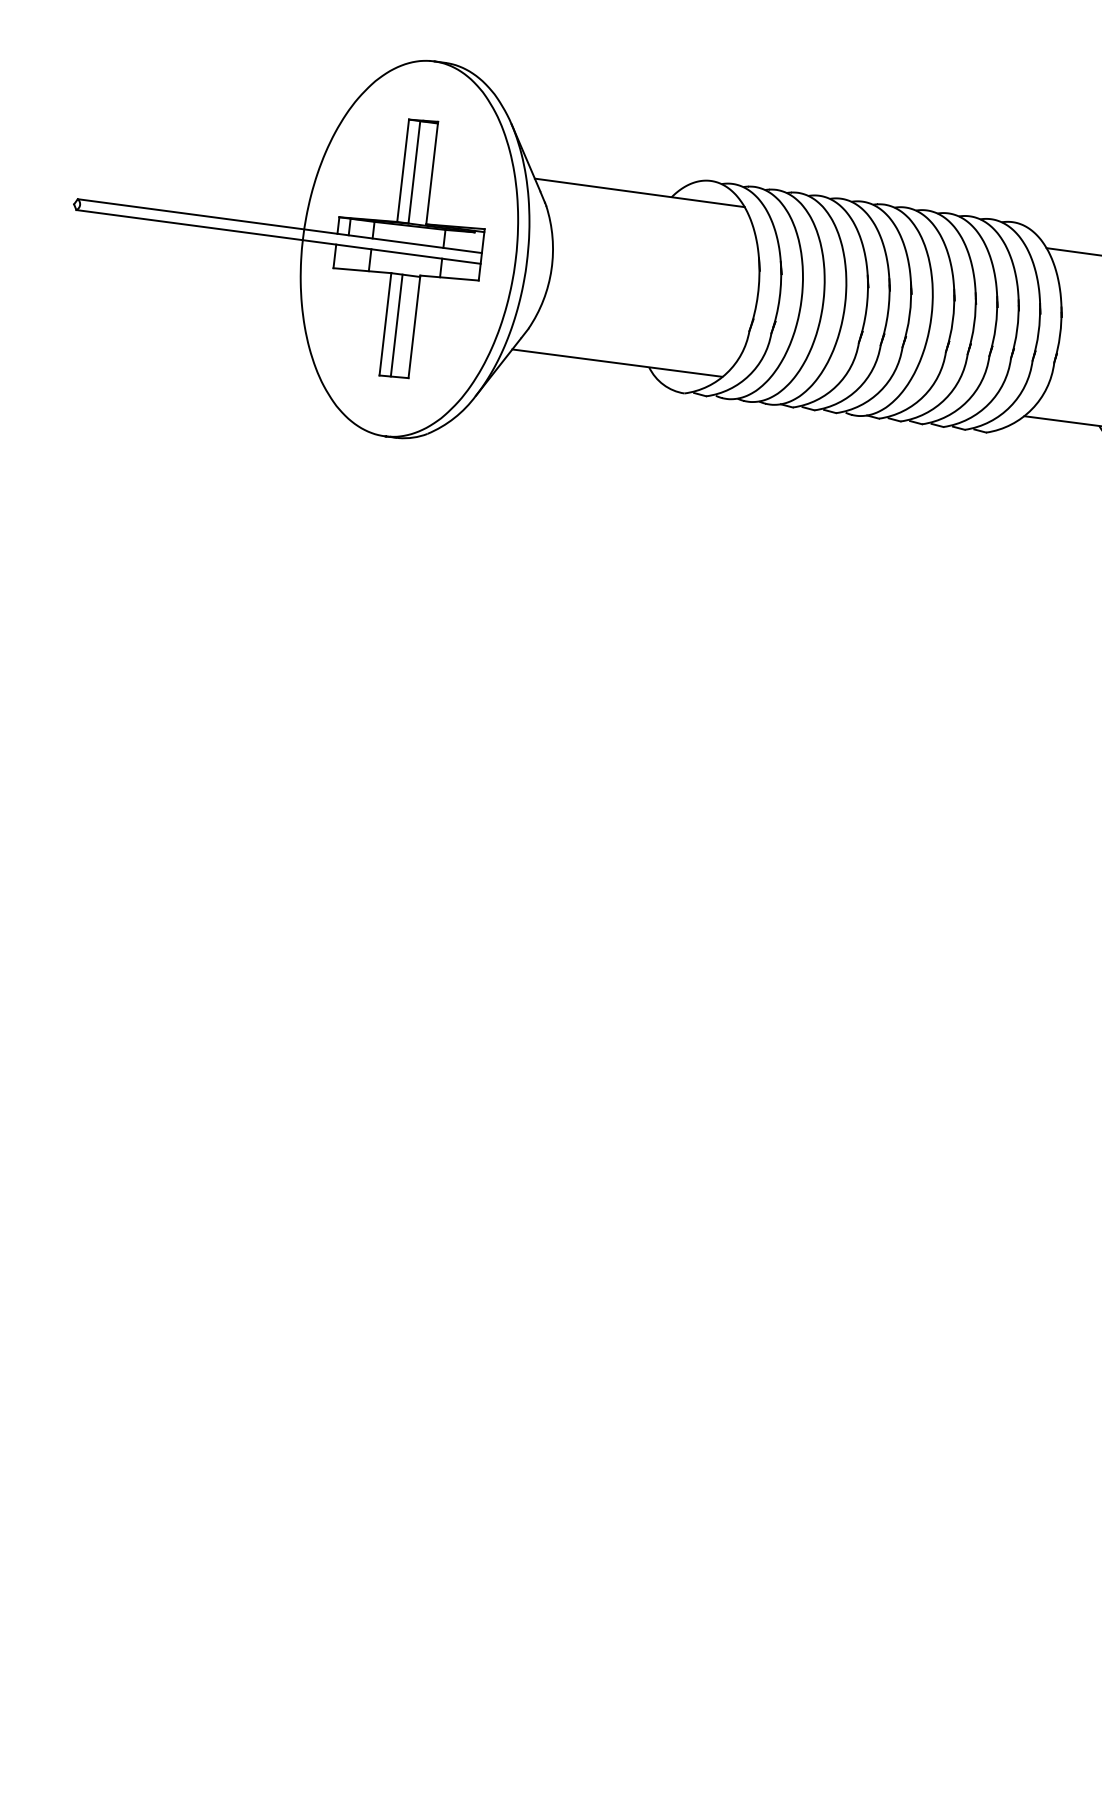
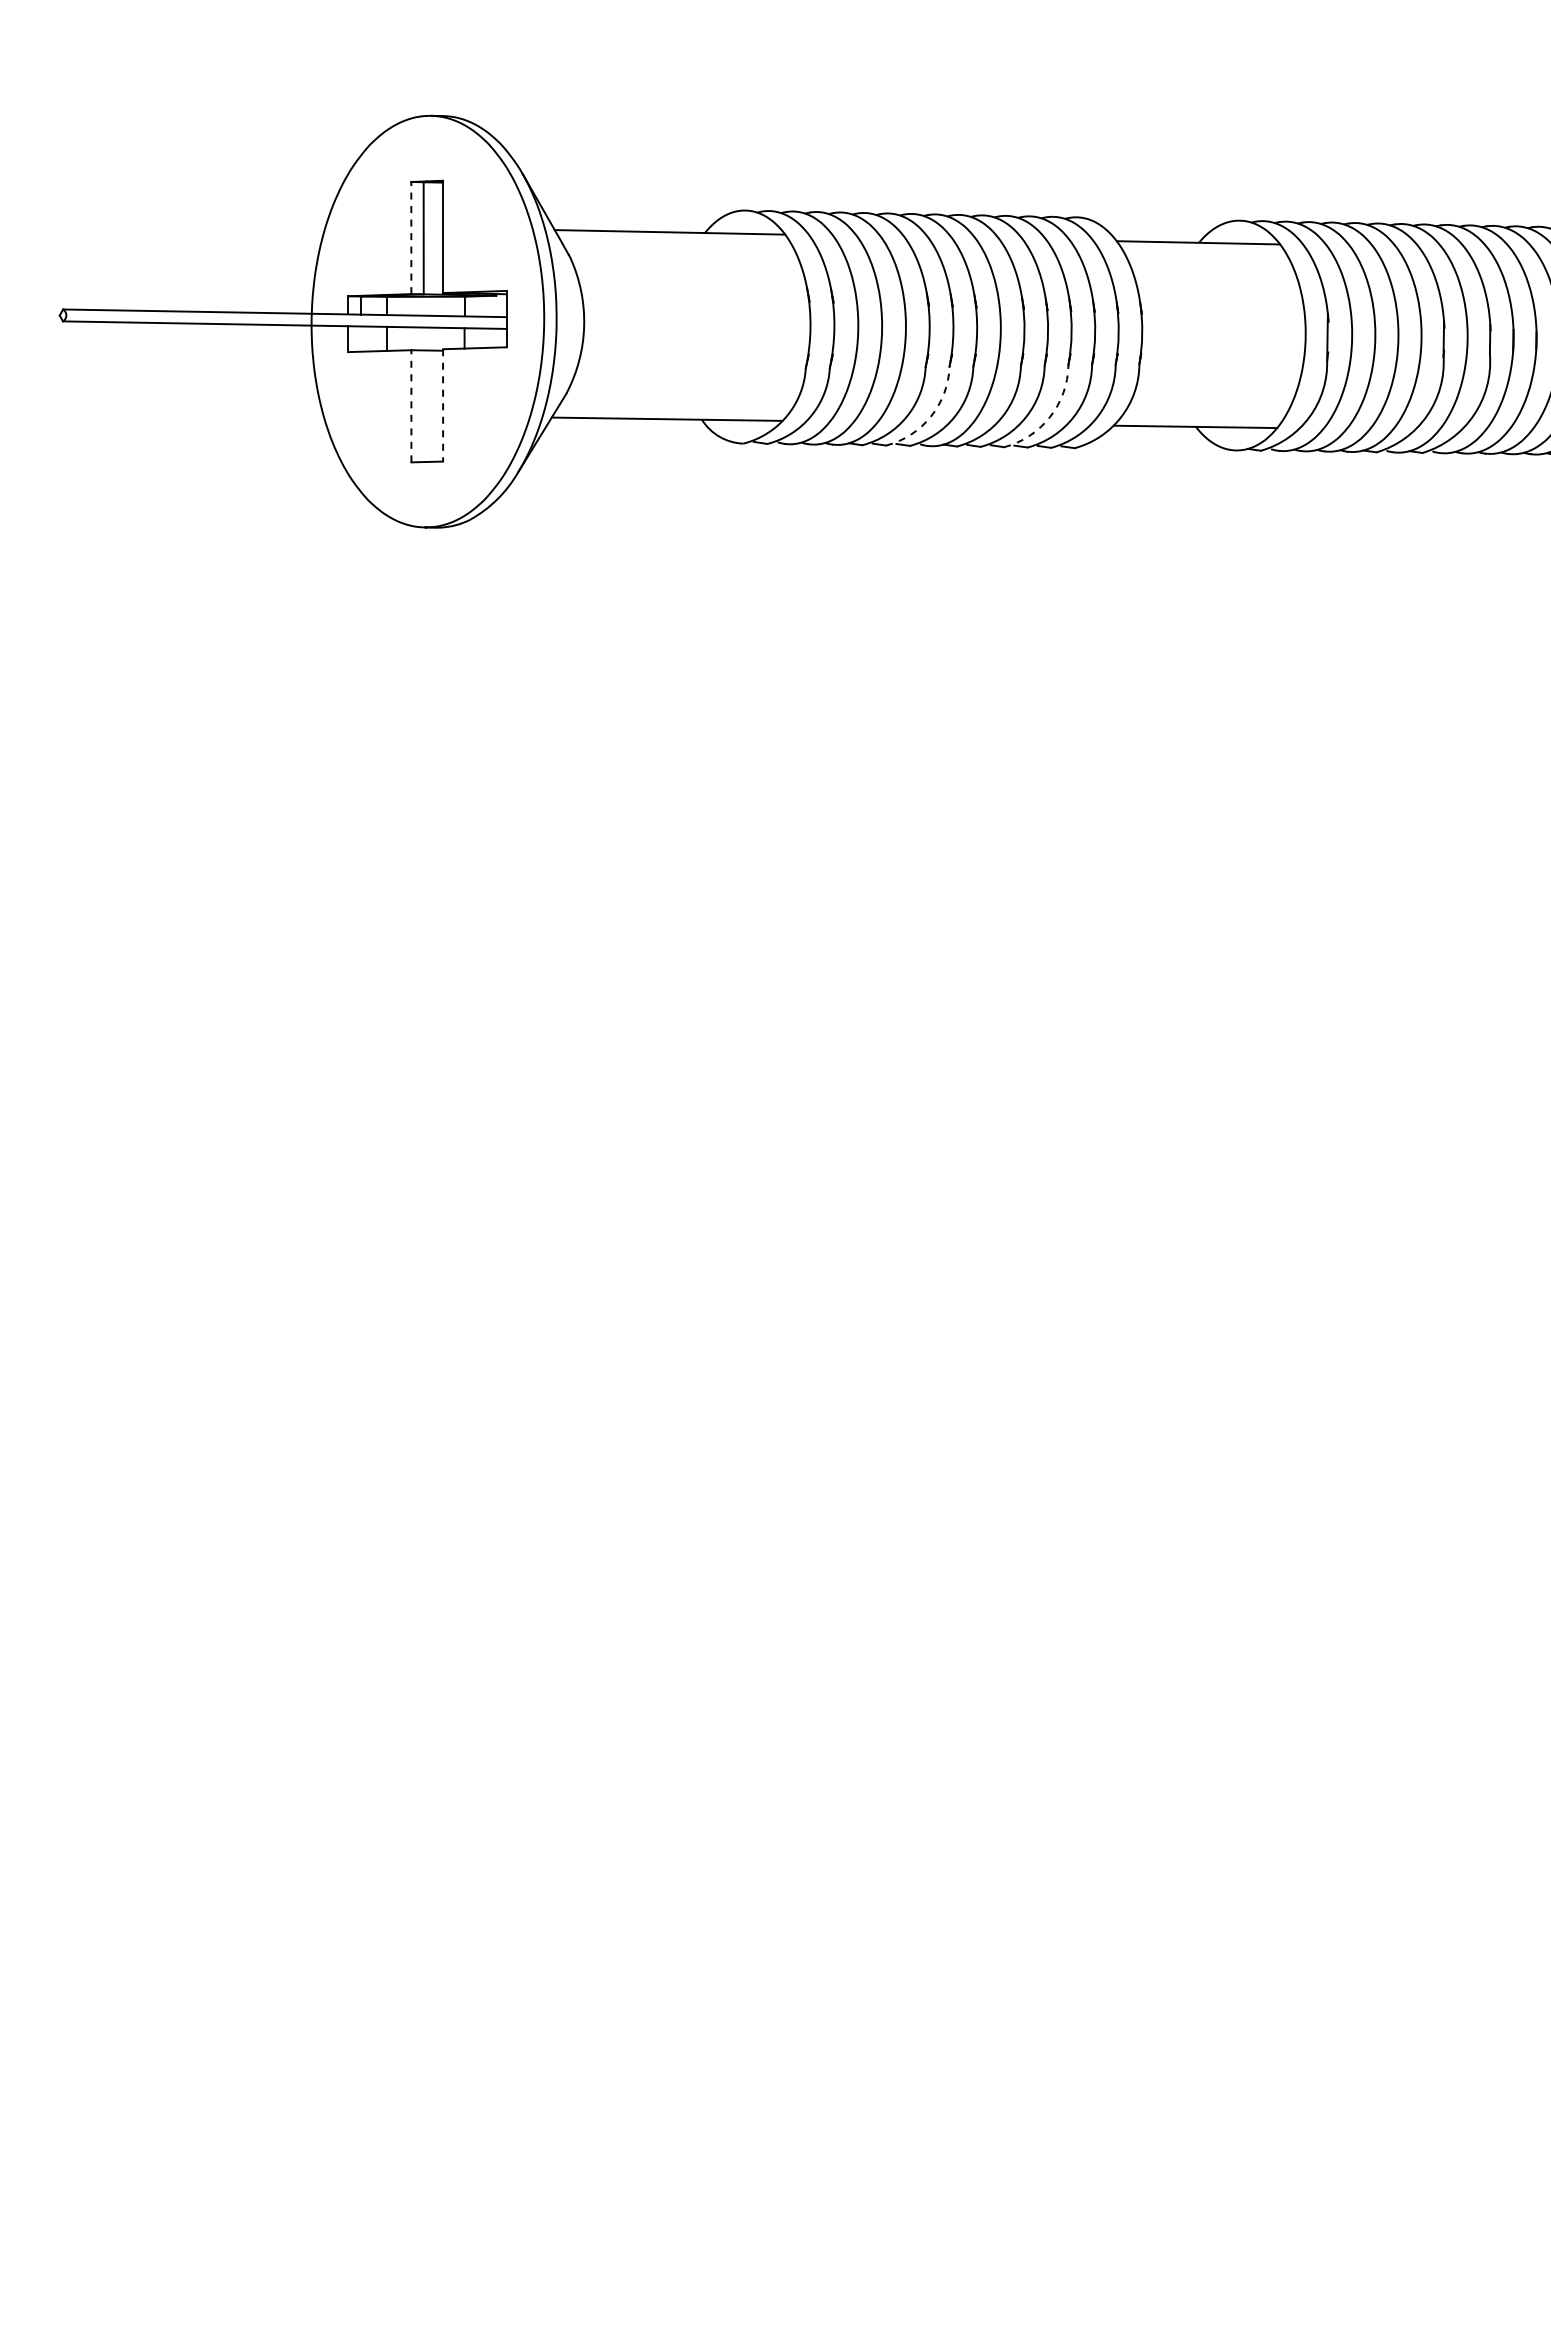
line: (403, 170) -> (411, 237), solid -> dashed
line: (385, 323) -> (411, 405), solid -> dashed
line: (396, 325) -> (423, 406), removed
line: (414, 326) -> (443, 405), solid -> dashed
arc: (858, 388) -> (930, 416), solid -> dashed
arc: (967, 402) -> (1050, 417), solid -> dashed

